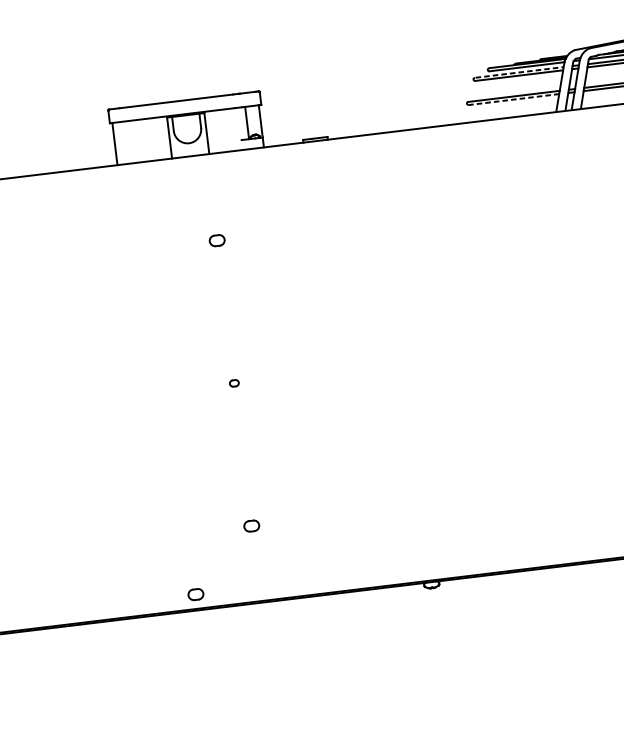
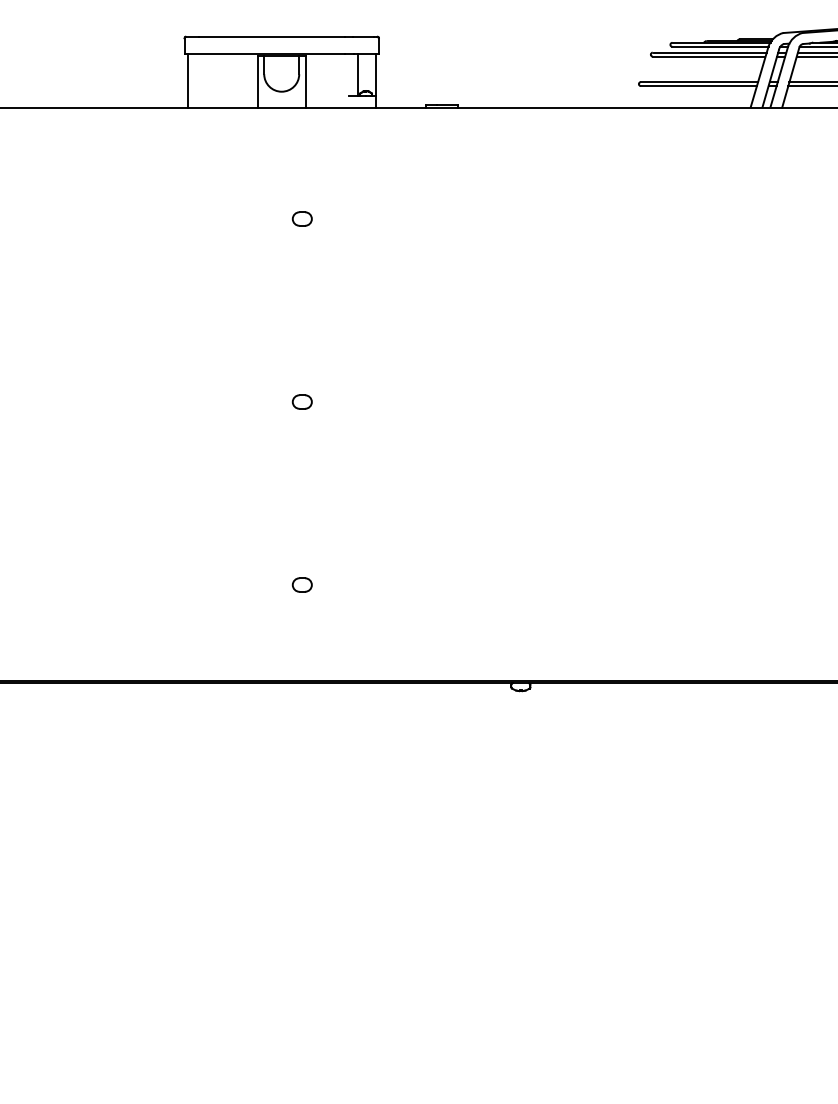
line: (519, 72) -> (710, 52), dashed -> solid
line: (513, 99) -> (698, 86), dashed -> solid
part: (233, 383) -> (301, 401), size x1.67
part: (195, 594) -> (220, 662), removed

